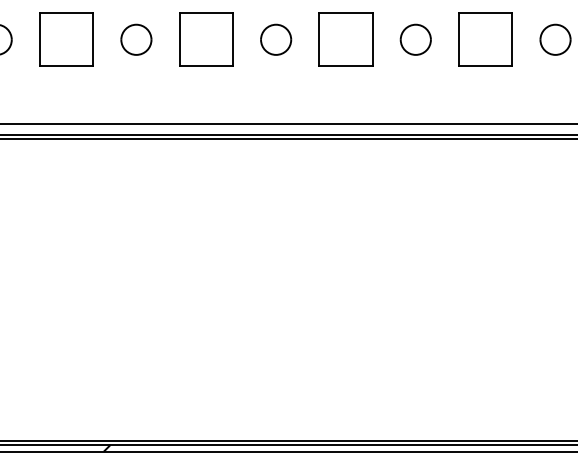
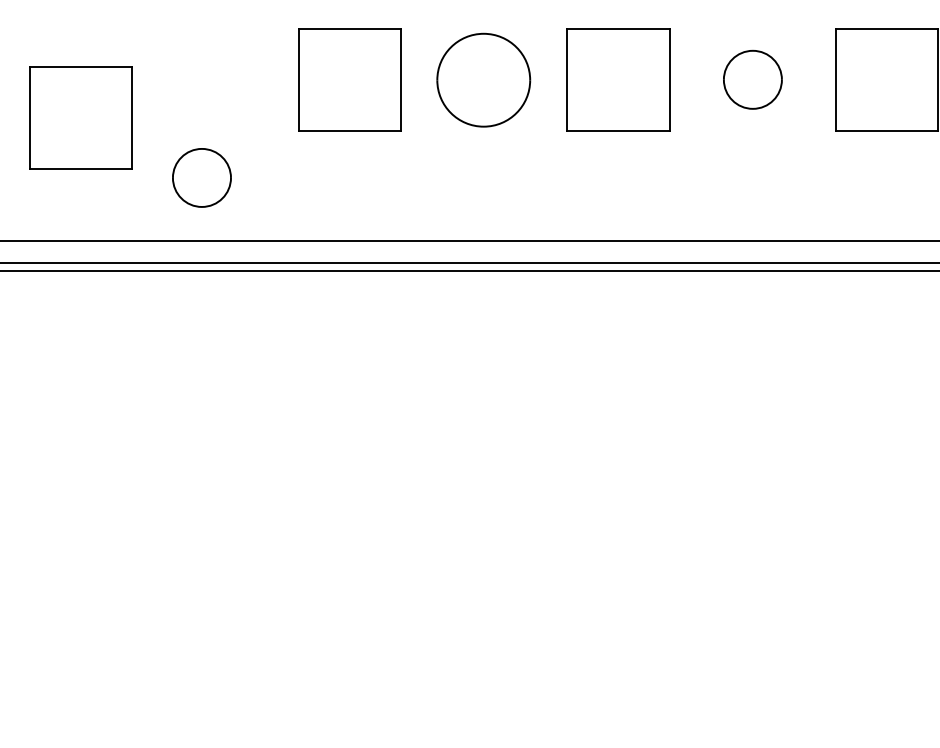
part: (66, 39) -> (80, 117), moved
part: (136, 39) -> (202, 177), moved
part: (276, 39) -> (484, 79), size x1.6

